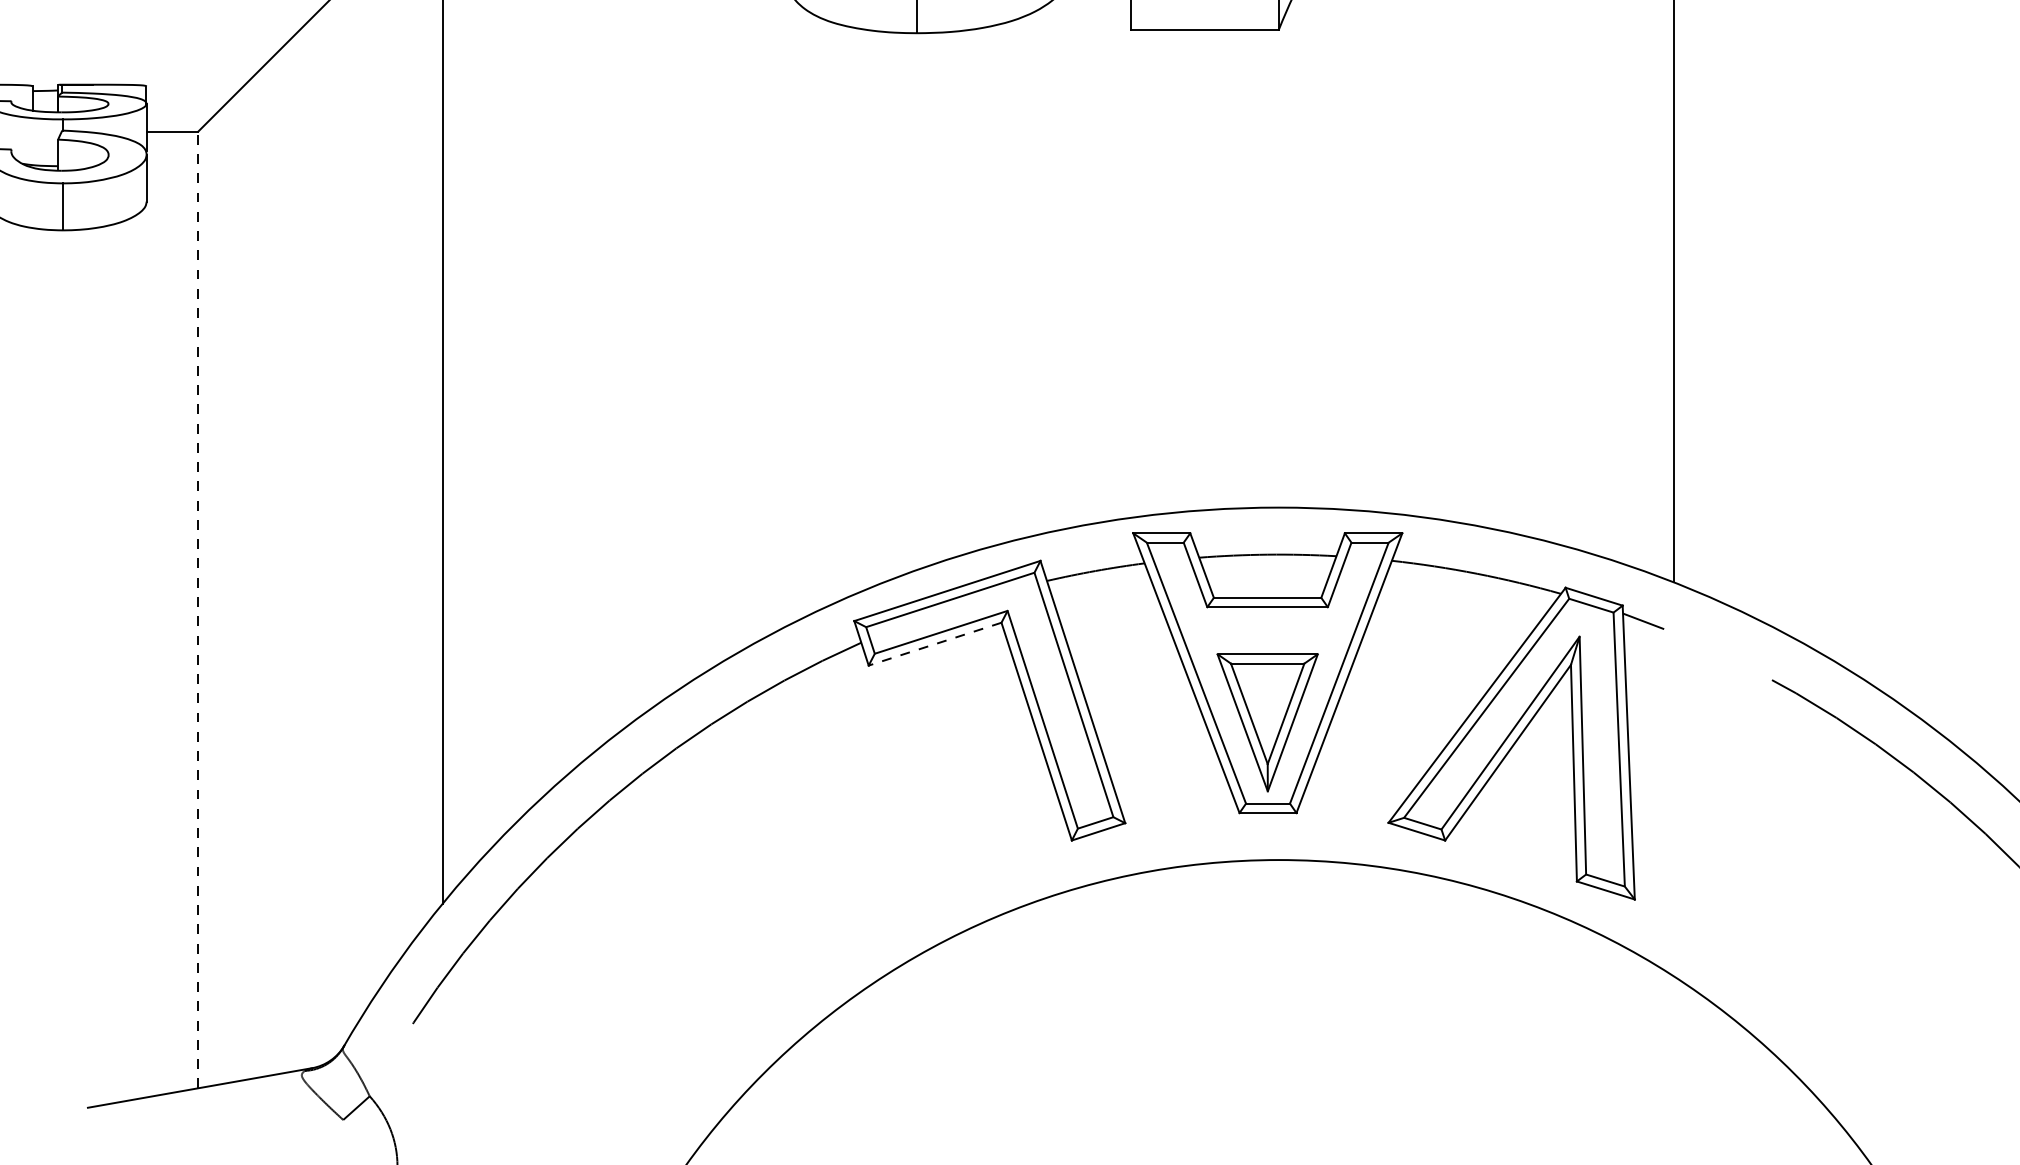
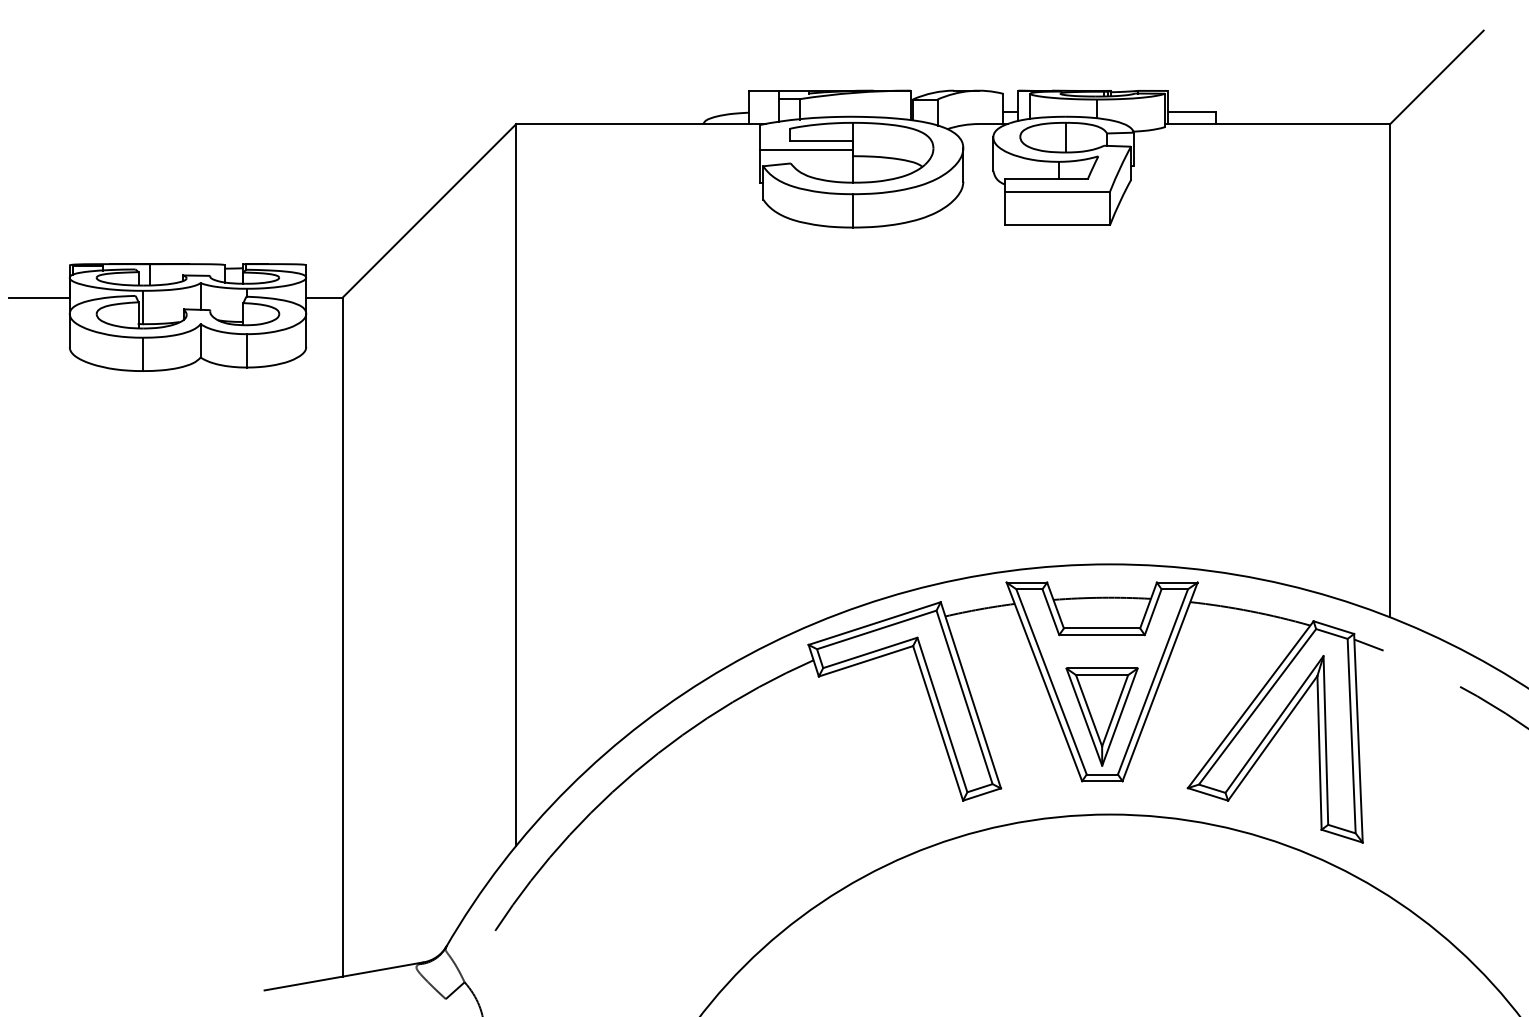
line: (197, 610) -> (342, 637), dashed -> solid
line: (934, 644) -> (865, 661), dashed -> solid

